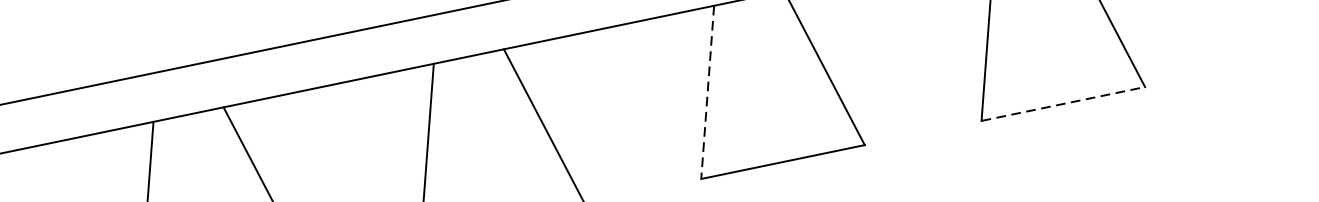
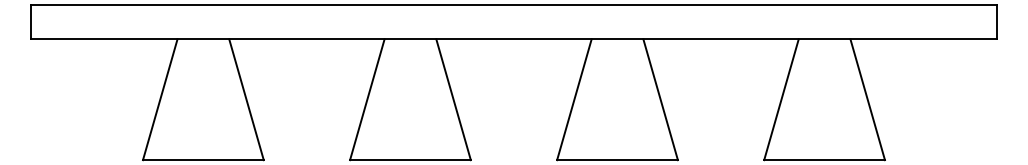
line: (707, 92) -> (574, 99), dashed -> solid
line: (1064, 104) -> (825, 160), dashed -> solid

